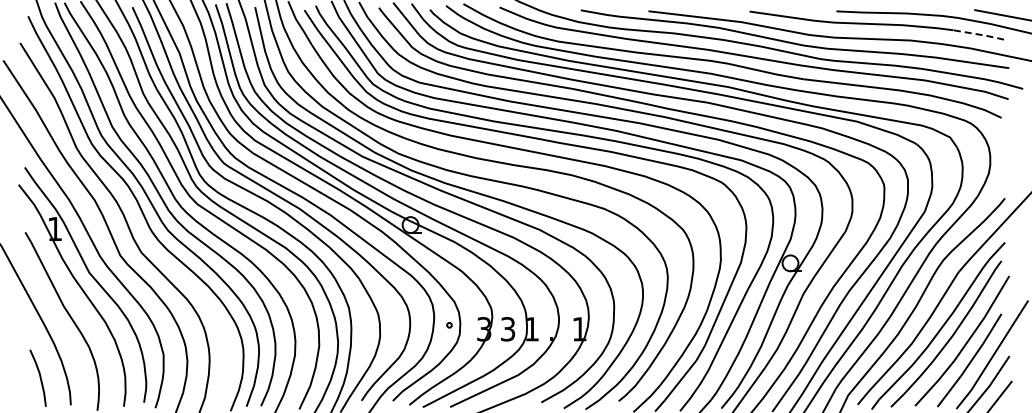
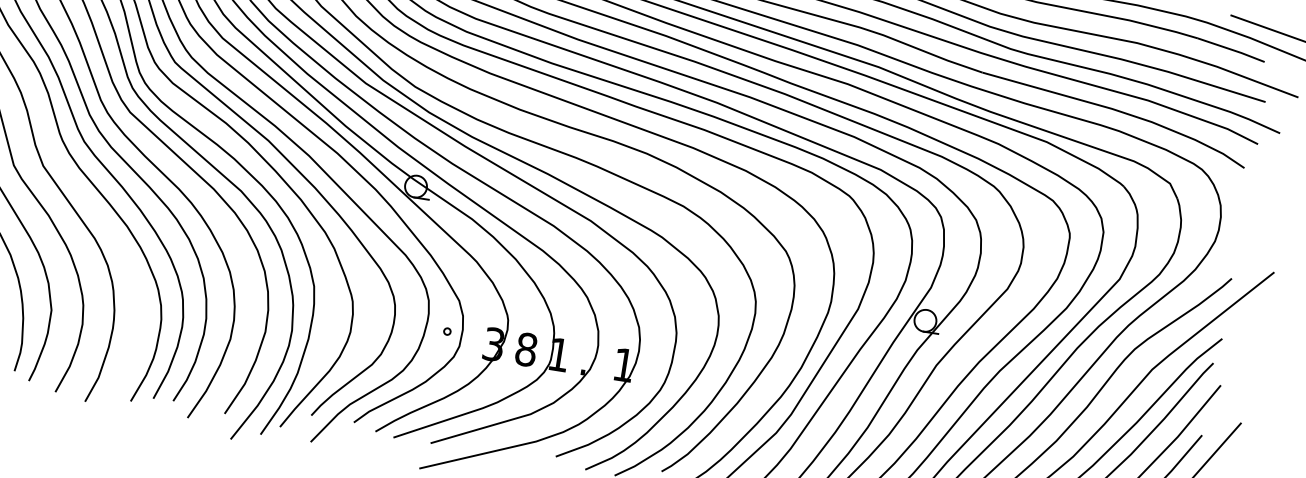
line: (979, 34) -> (1232, 49), dashed -> solid
text: (507, 329) -> (525, 349), 3 -> 8

